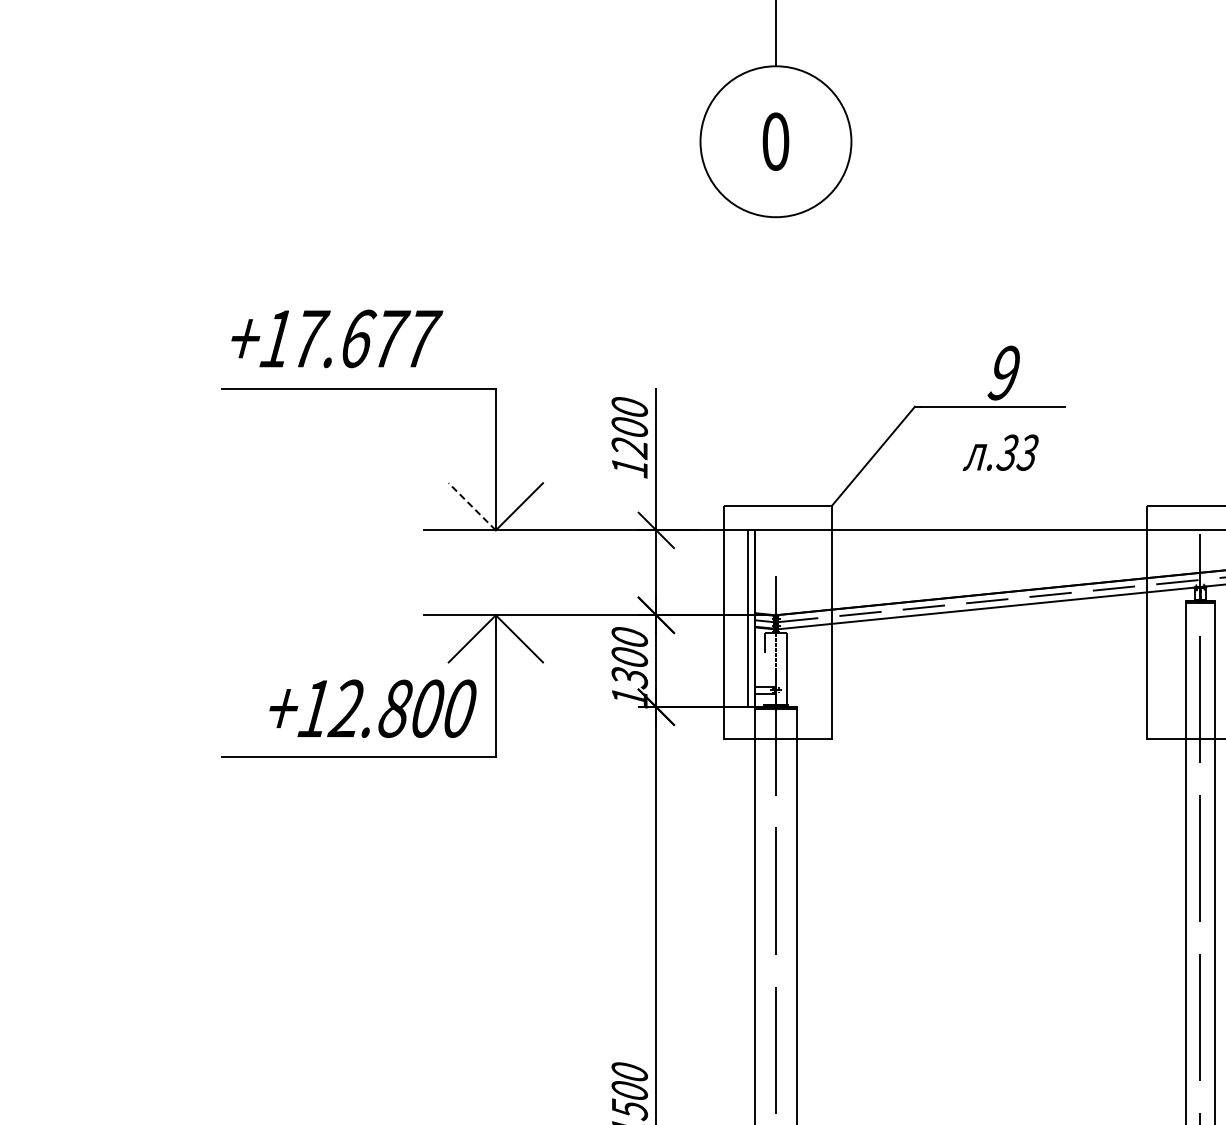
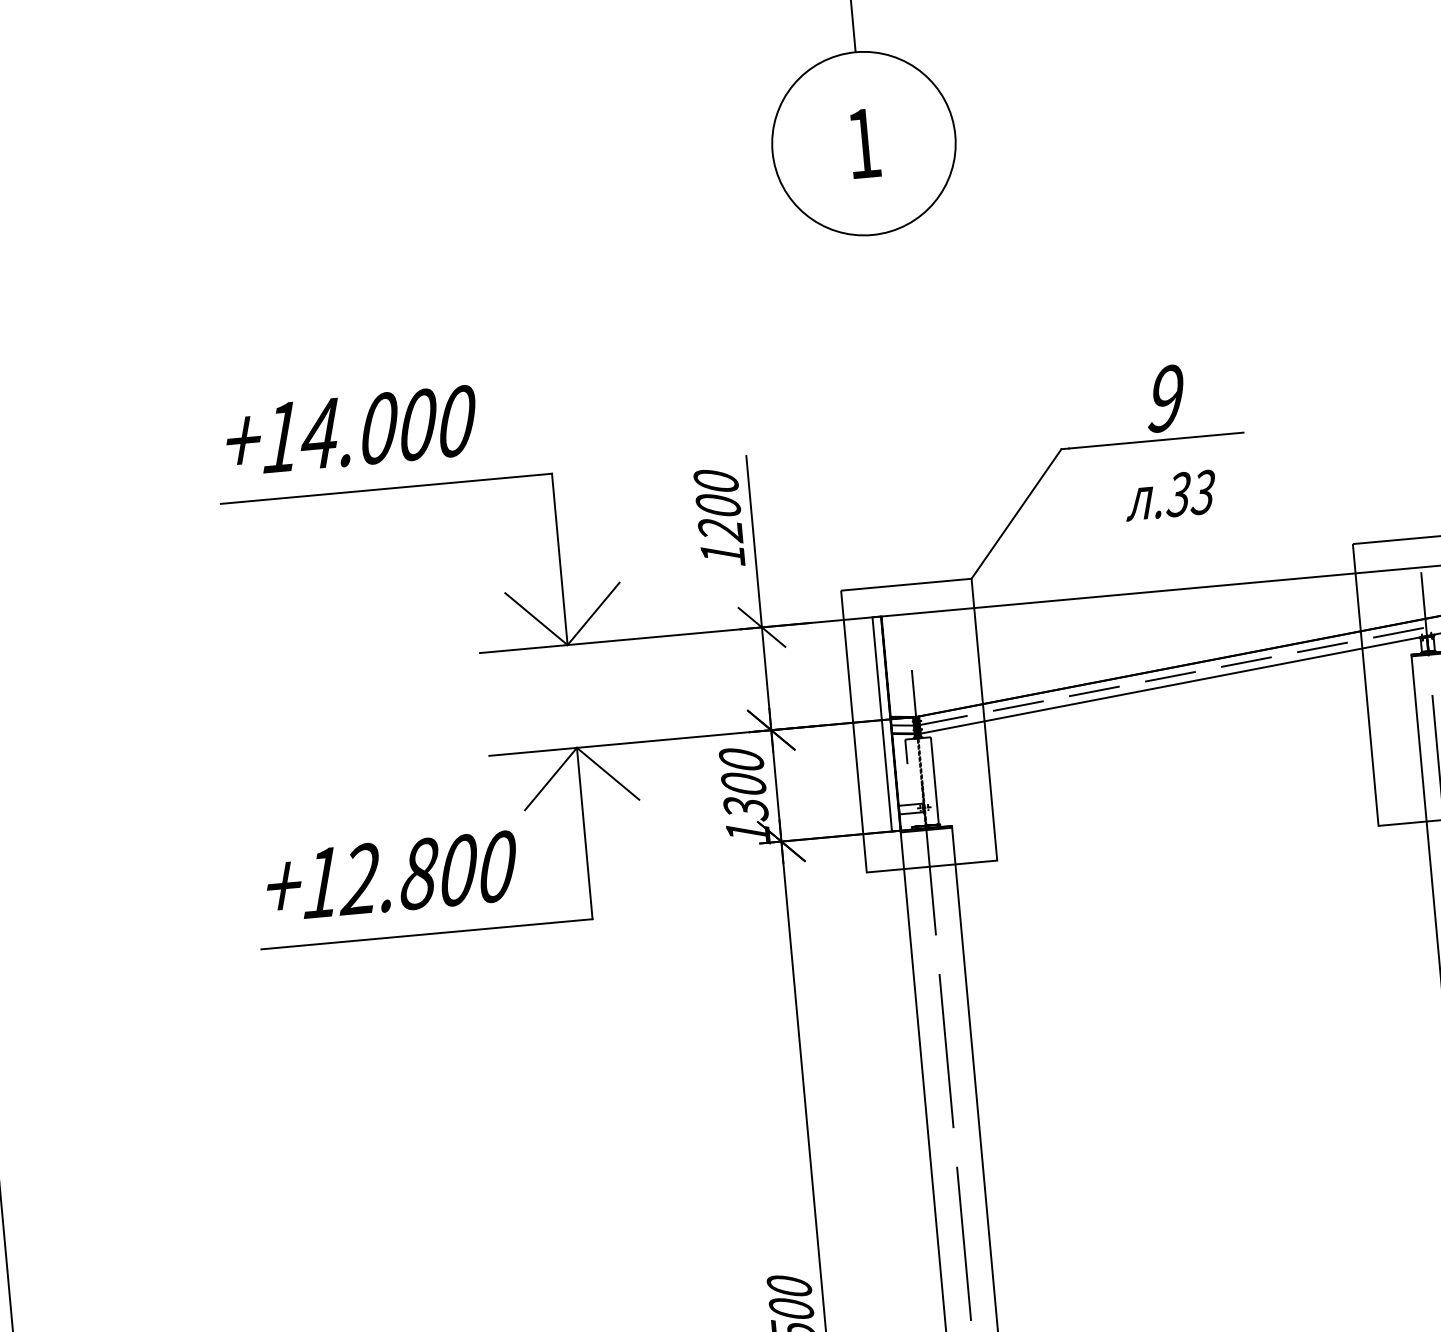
text: (775, 141) -> (863, 143), 0 -> 1
text: (367, 338) -> (391, 426), +17.677 -> +14.000
line: (471, 506) -> (535, 618), dashed -> solid
text: (372, 708) -> (391, 876), moved

